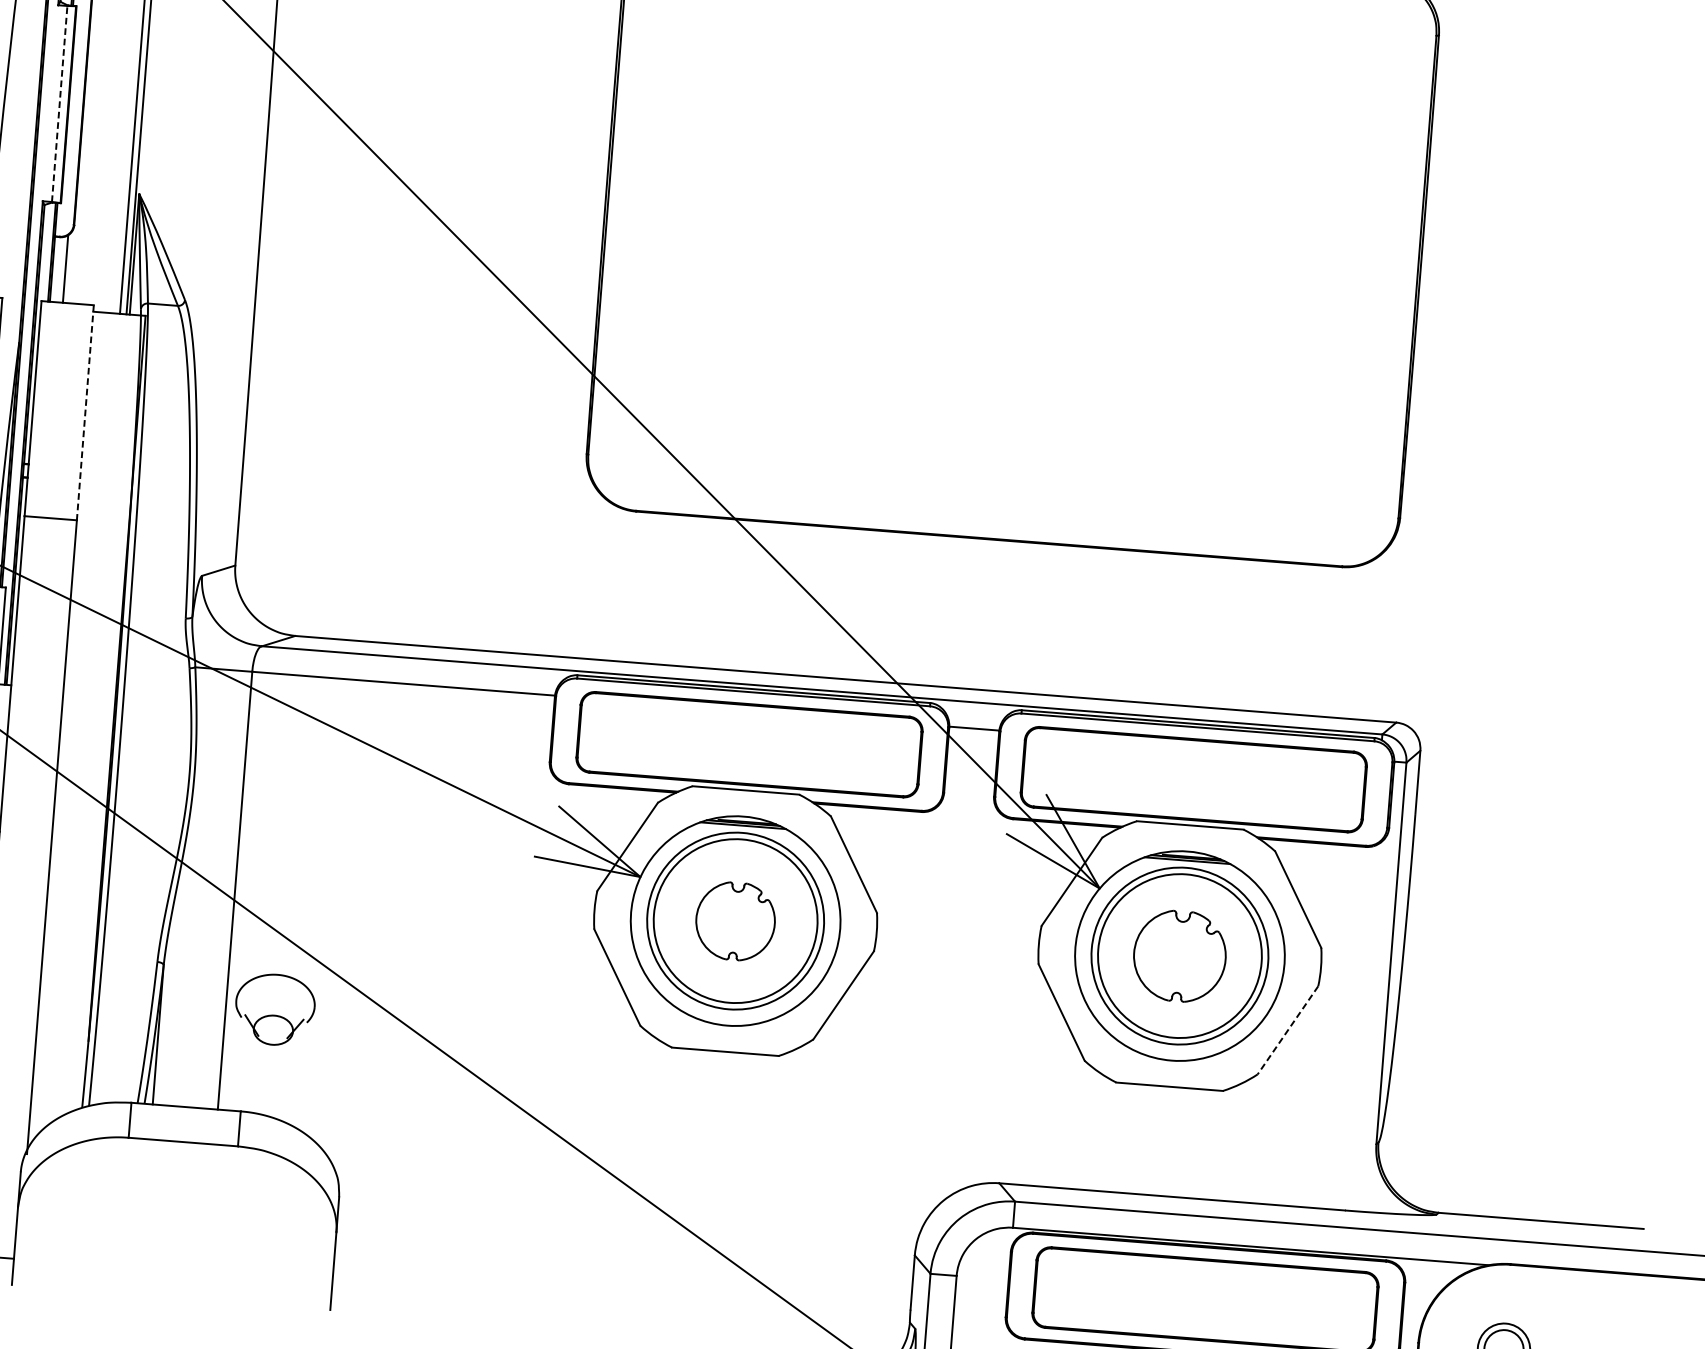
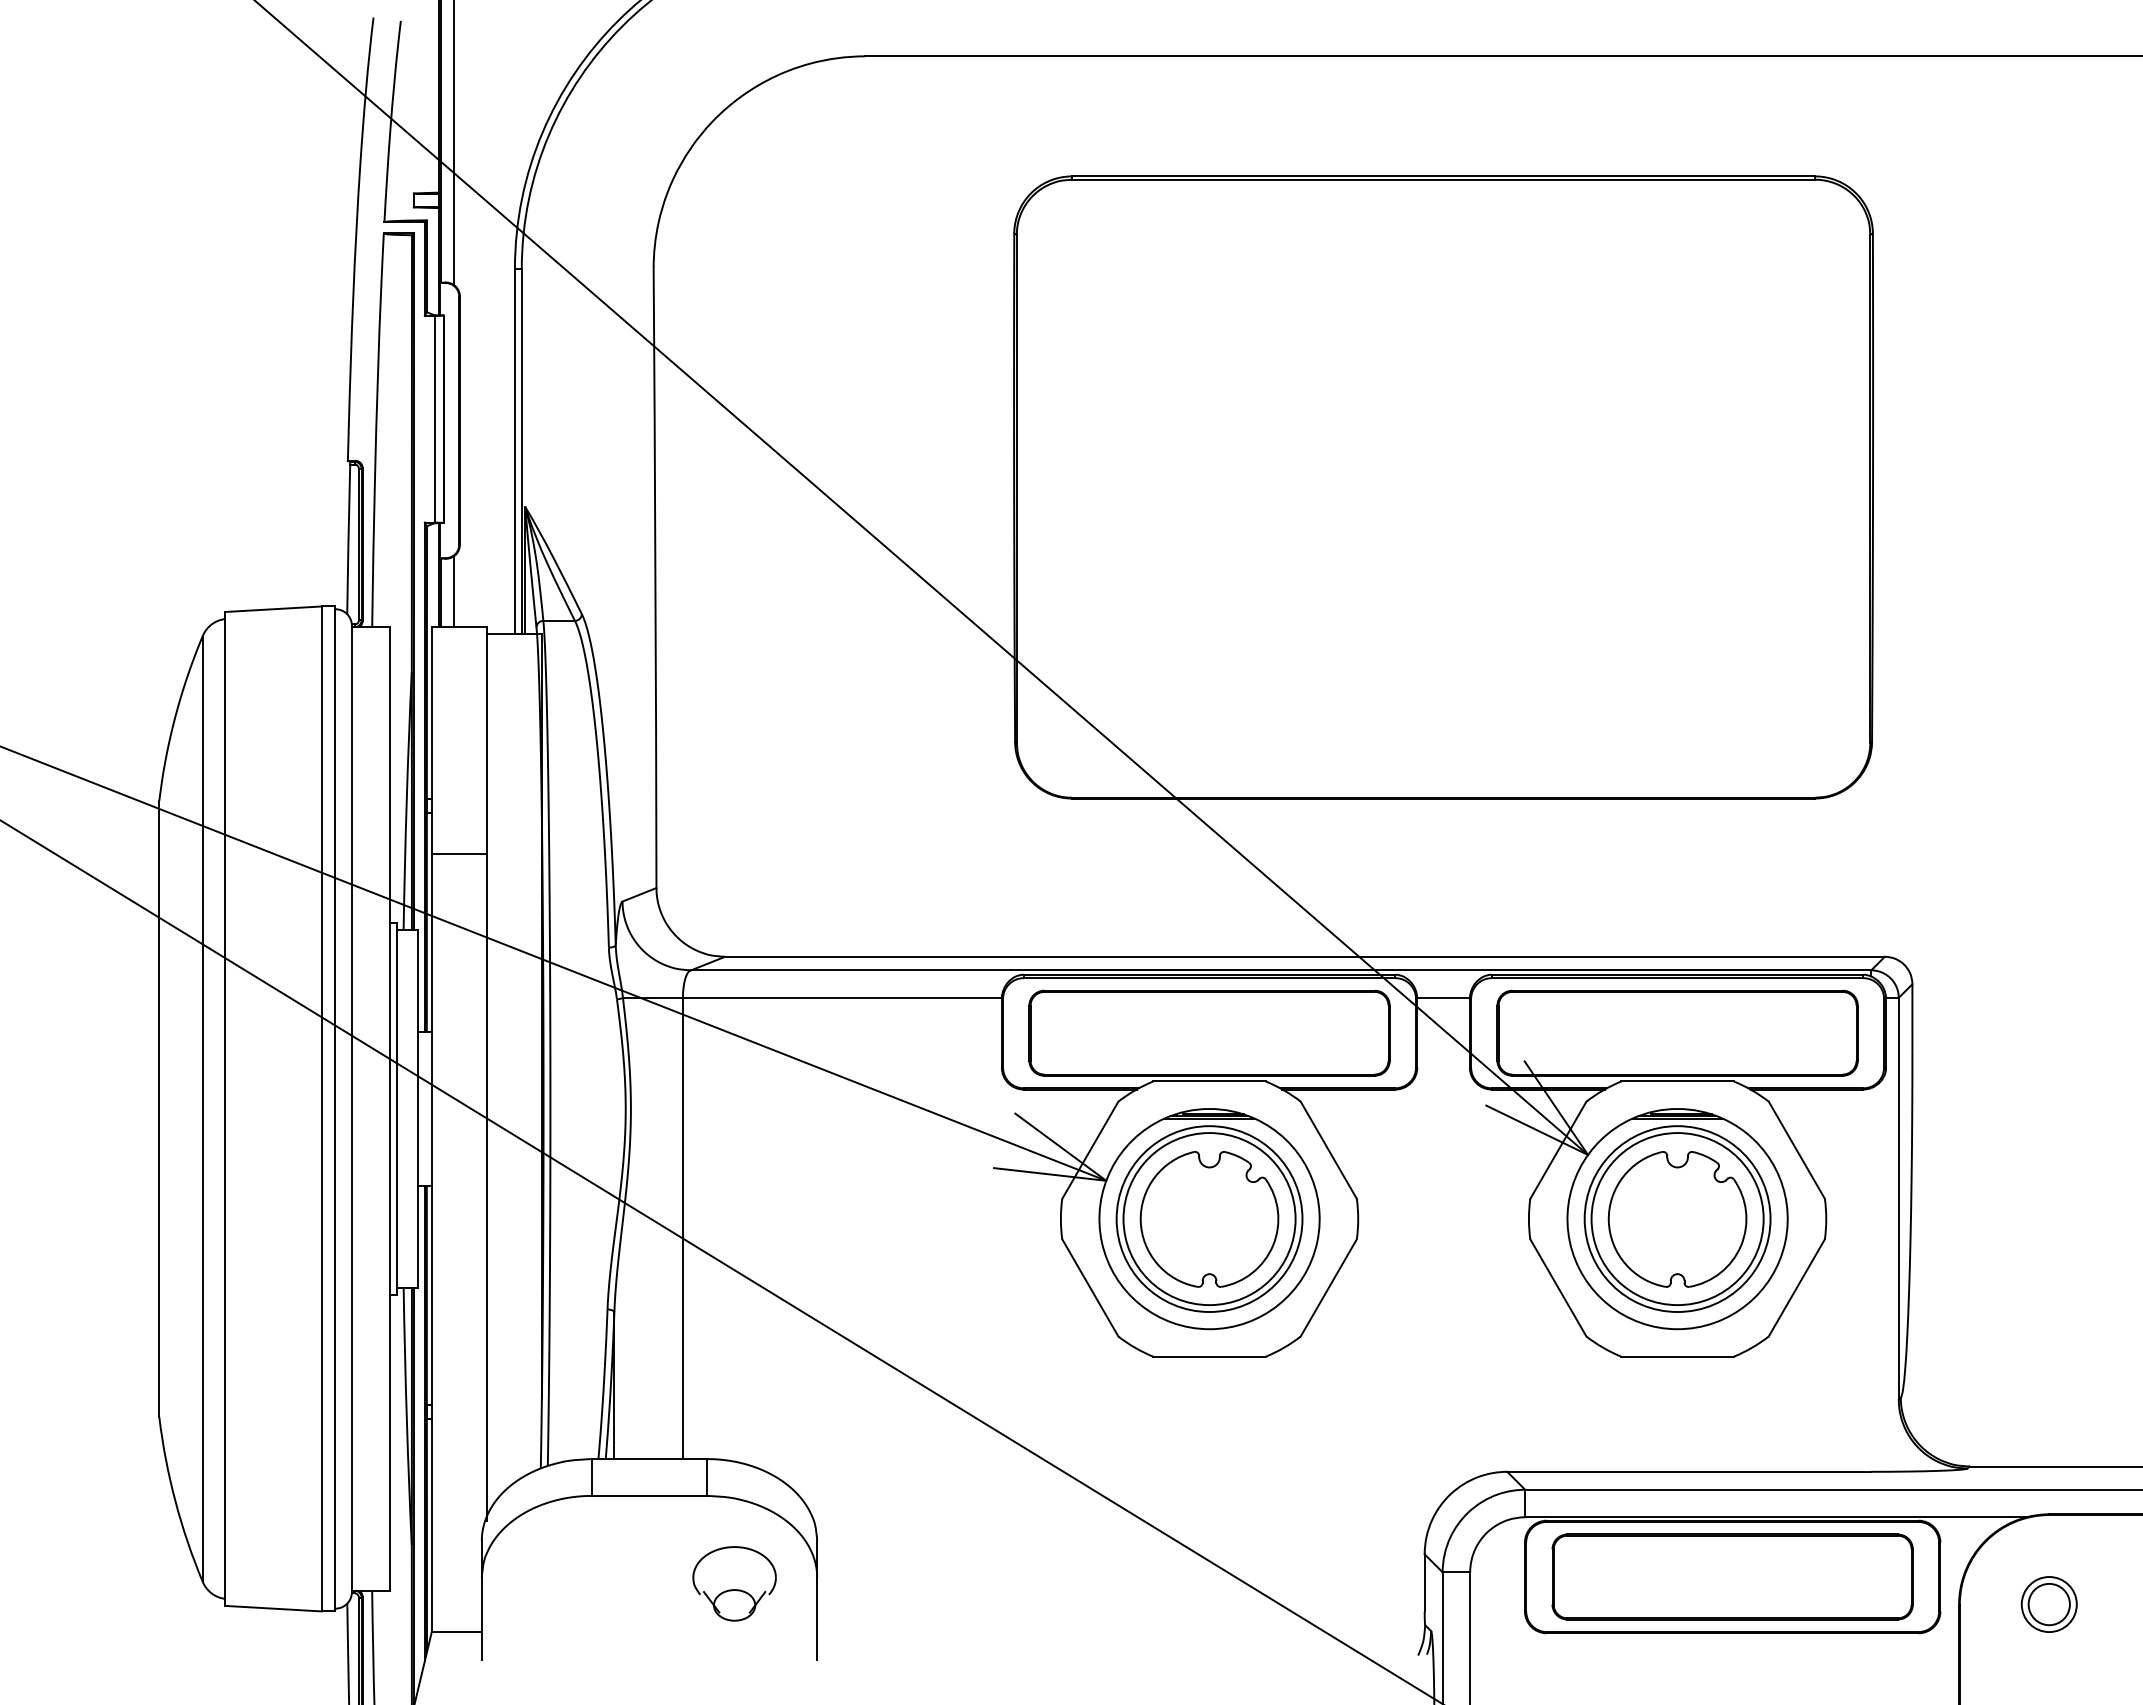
line: (59, 103) -> (434, 418), dashed -> solid
line: (85, 412) -> (486, 740), dashed -> solid
part: (735, 921) -> (1209, 1219), size x1.67
part: (1179, 956) -> (1677, 1219), size x1.43
part: (274, 1009) -> (734, 1583), moved
line: (1287, 1030) -> (1796, 1288), dashed -> solid

